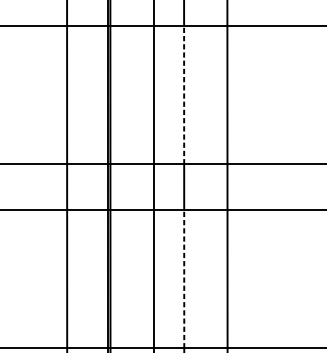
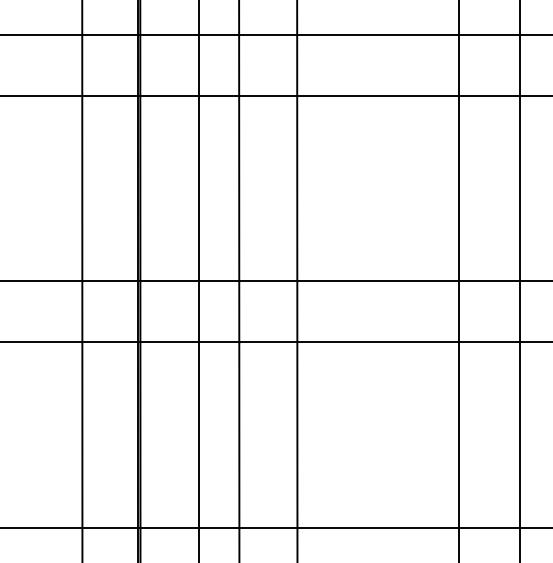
line: (184, 94) -> (239, 188), dashed -> solid
line: (184, 279) -> (239, 435), dashed -> solid

